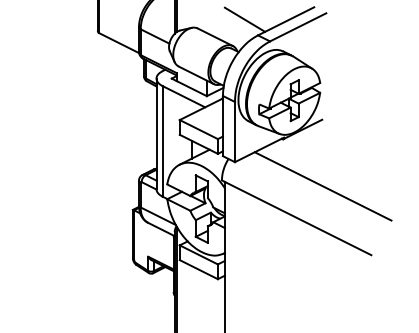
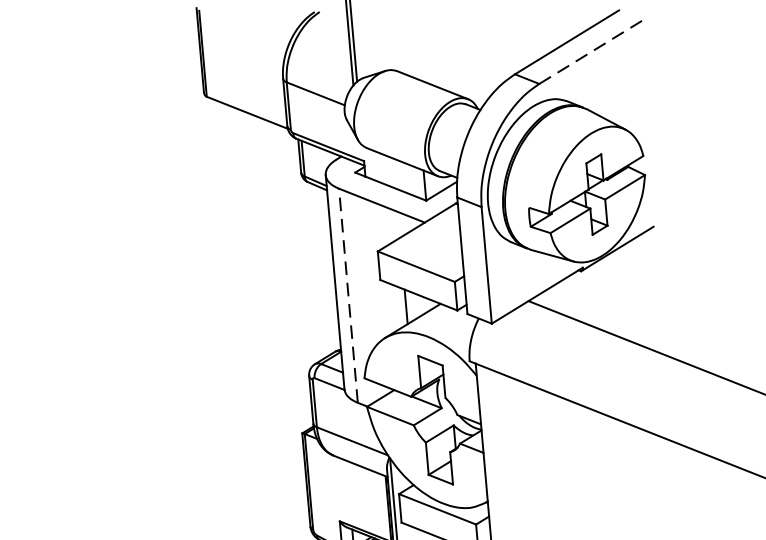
line: (244, 19) -> (486, 45), removed
line: (298, 27) -> (591, 52), solid -> dashed
line: (162, 140) -> (347, 293), solid -> dashed

